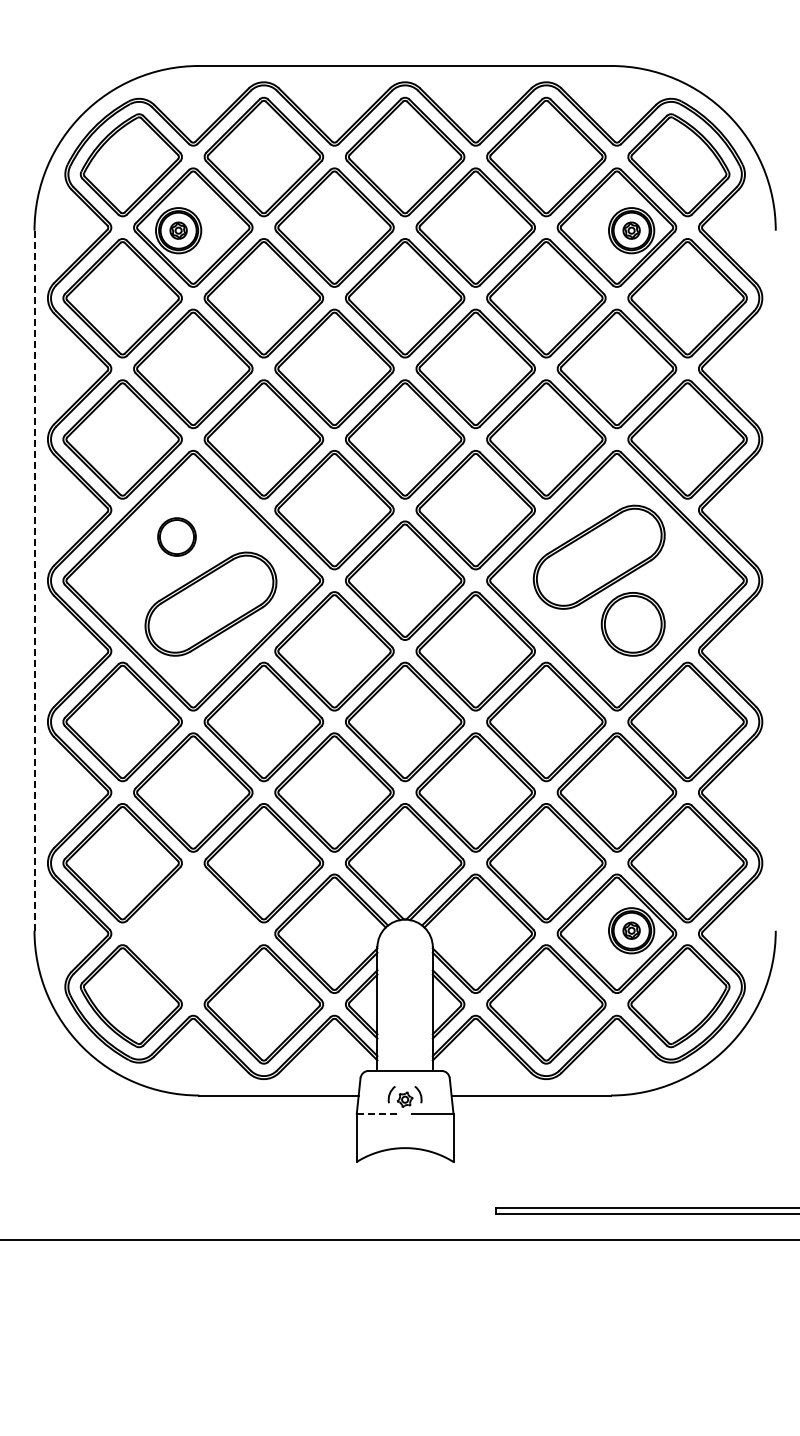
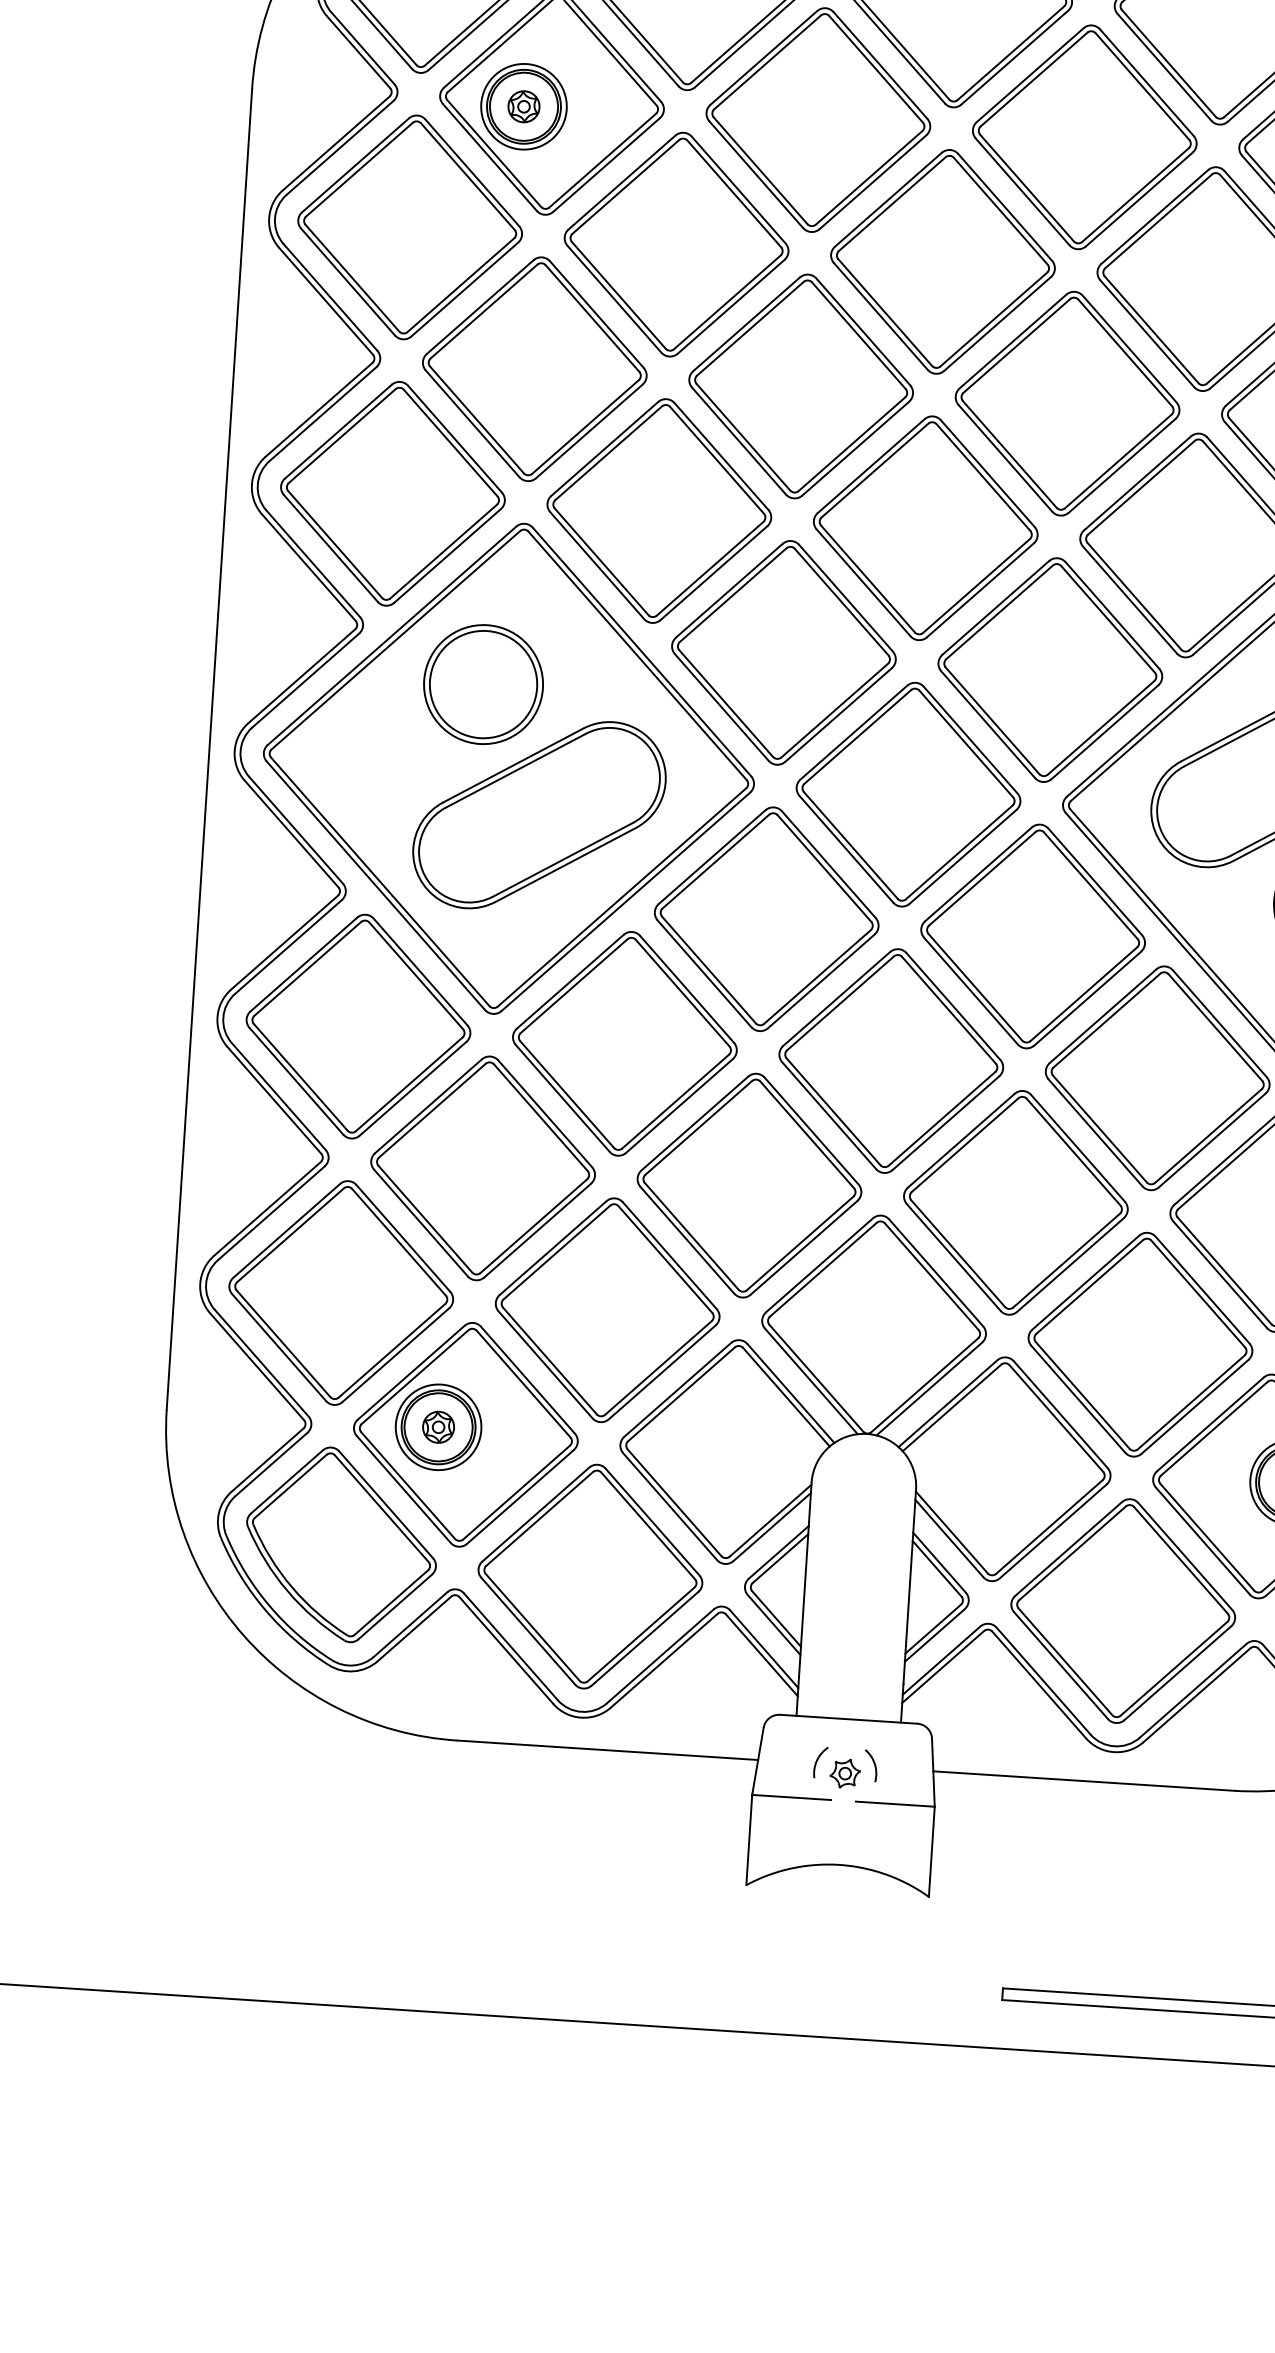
part: (176, 536) -> (482, 683), size x1.67
line: (34, 581) -> (209, 750), dashed -> solid
part: (193, 933) -> (466, 1434), added
line: (377, 1114) -> (791, 1798), dashed -> solid

